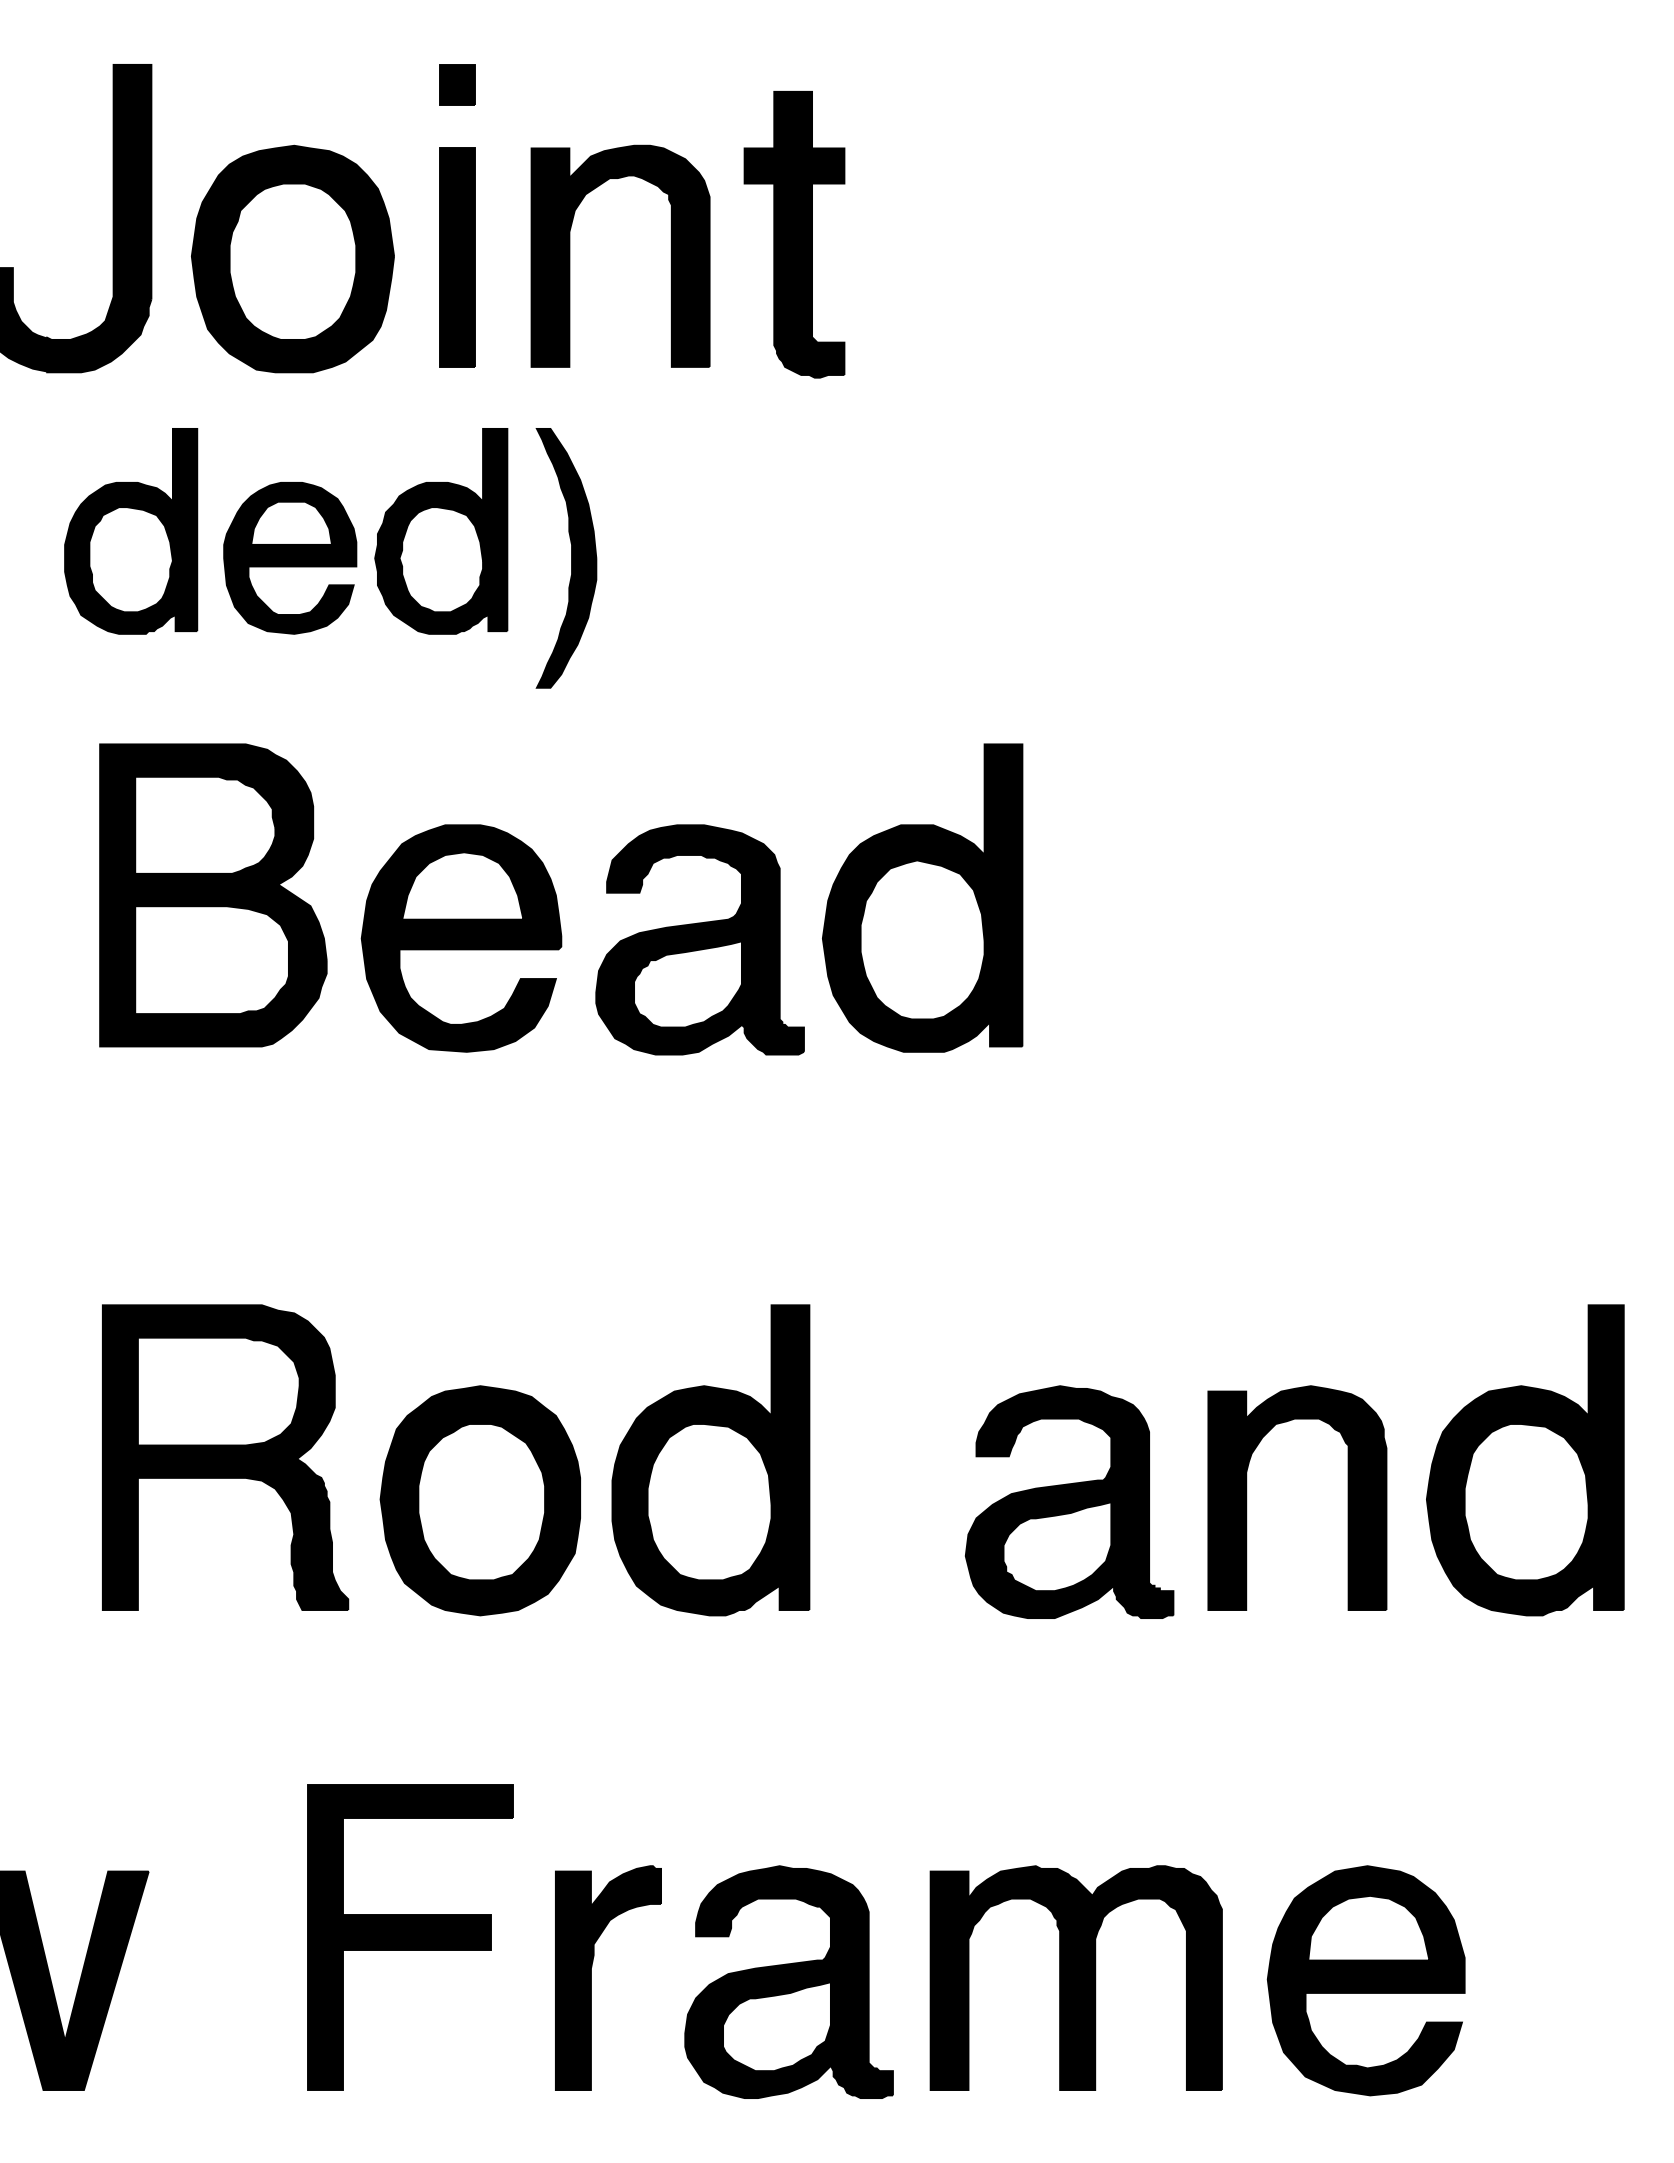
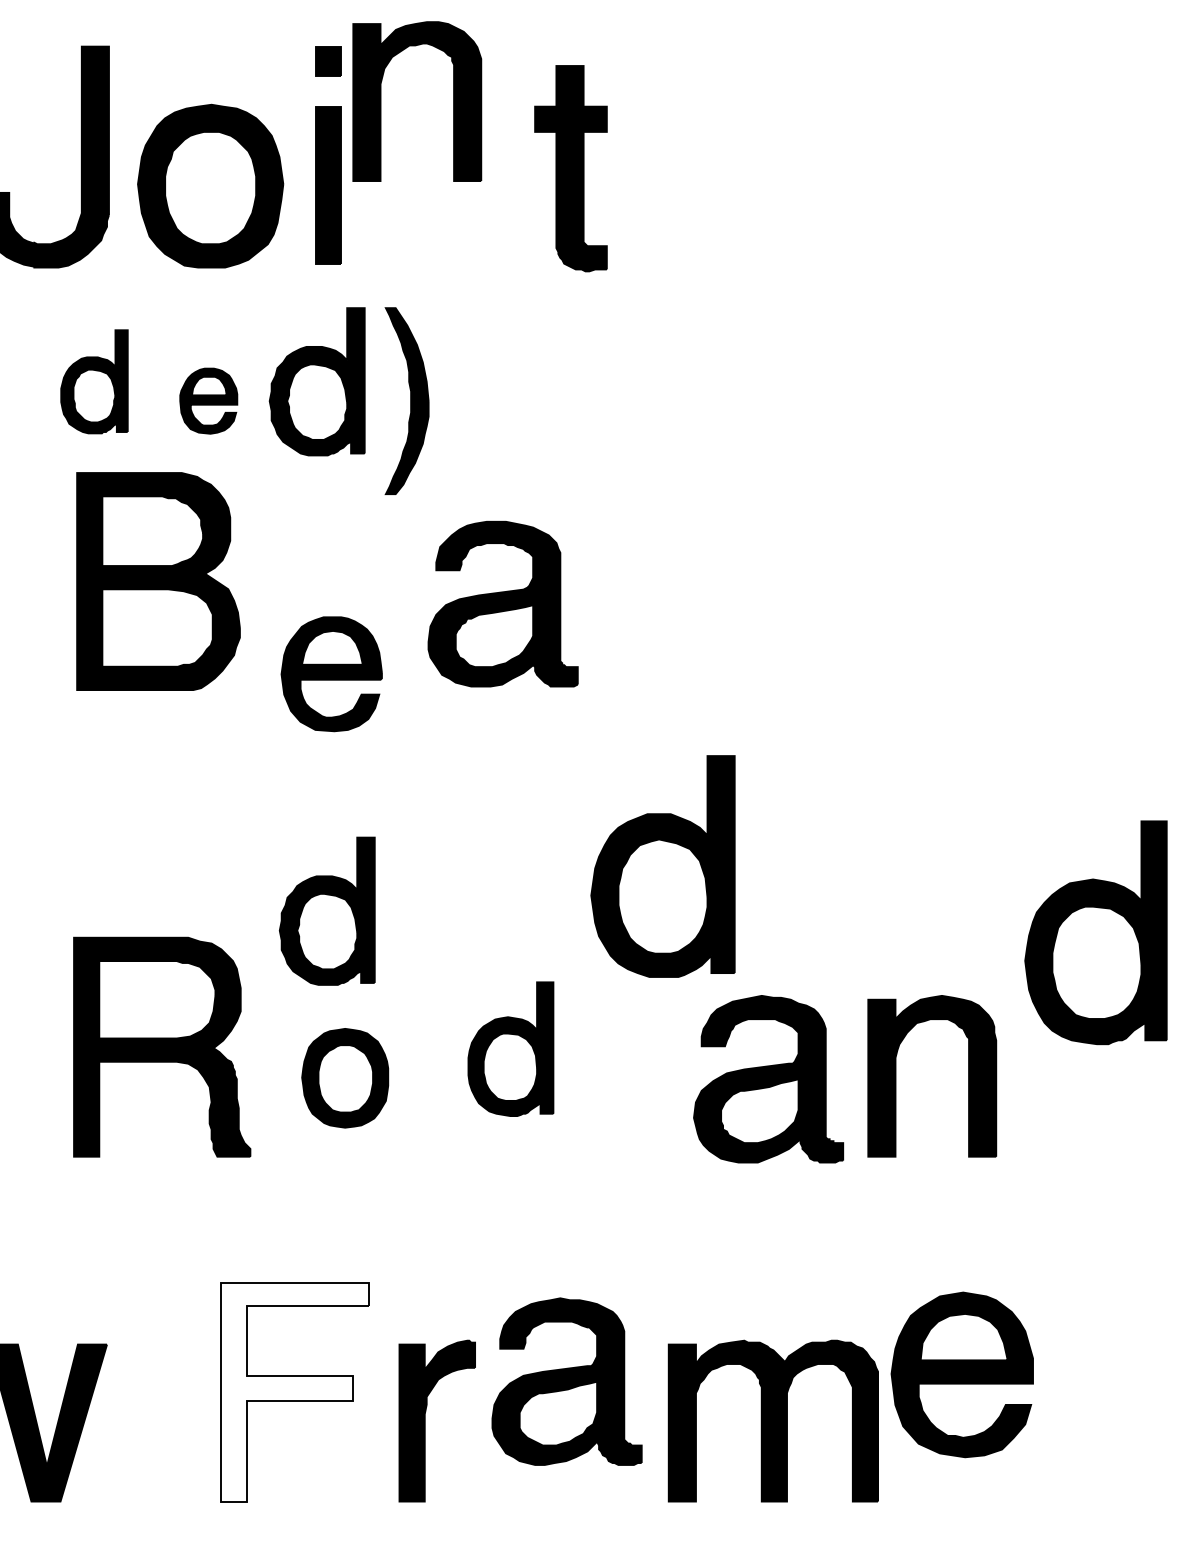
part: (570, 255) -> (381, 100), moved
part: (131, 531) -> (94, 381), size x0.7
part: (290, 558) -> (208, 401), size x0.6
part: (213, 895) -> (158, 581), moved
part: (922, 897) -> (662, 866), moved
part: (461, 938) -> (331, 674), size x0.7
part: (699, 939) -> (502, 603), moved
part: (455, 1268) -> (327, 911), added
part: (710, 1460) -> (510, 1049), size x0.6
part: (1525, 1460) -> (1096, 932), moved
part: (479, 1500) -> (344, 1078), size x0.6
fill: (409, 1937) -> (294, 1391), removed
part: (1365, 1980) -> (961, 1374), moved
part: (788, 1981) -> (566, 1381), moved

